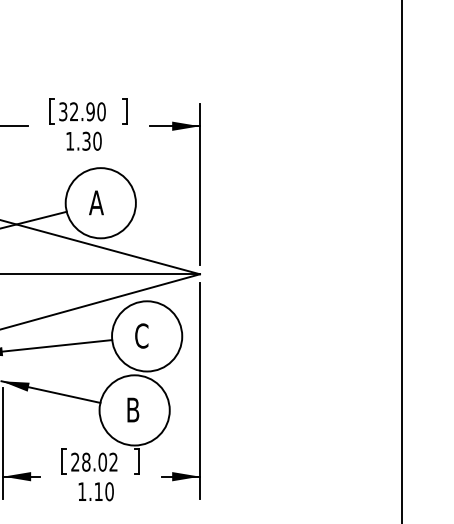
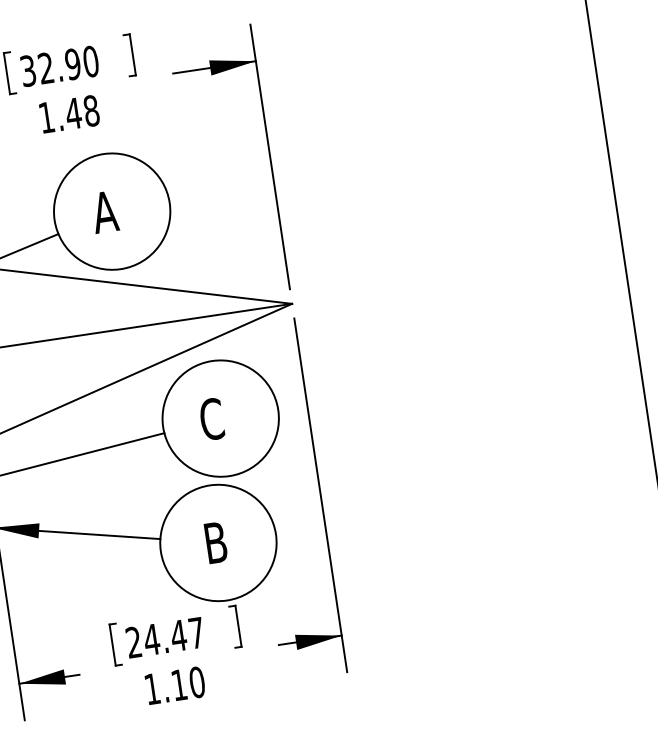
text: (91, 140) -> (81, 111), 1.30 -> 1.48
text: (99, 461) -> (173, 635), 28.02 -> 24.47

